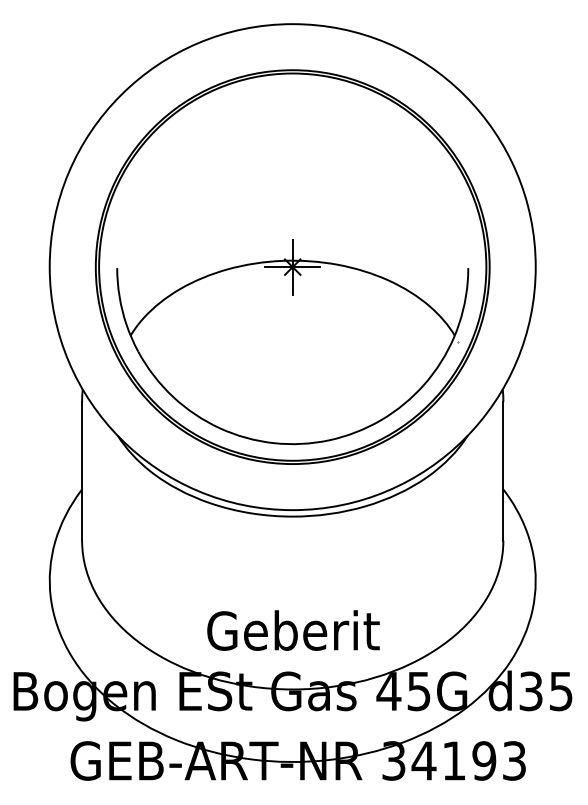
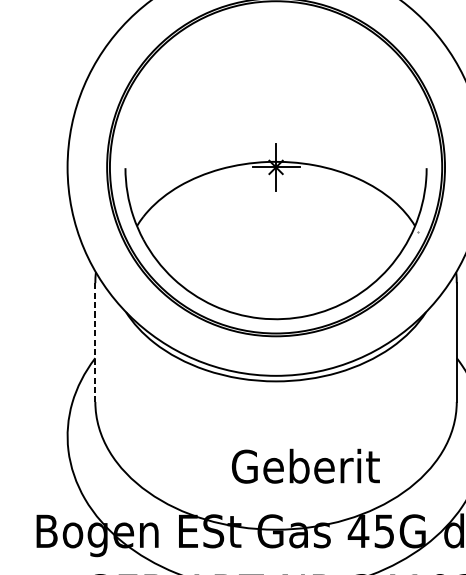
line: (82, 471) -> (95, 342), solid -> dashed
text: (293, 630) -> (305, 466), moved

